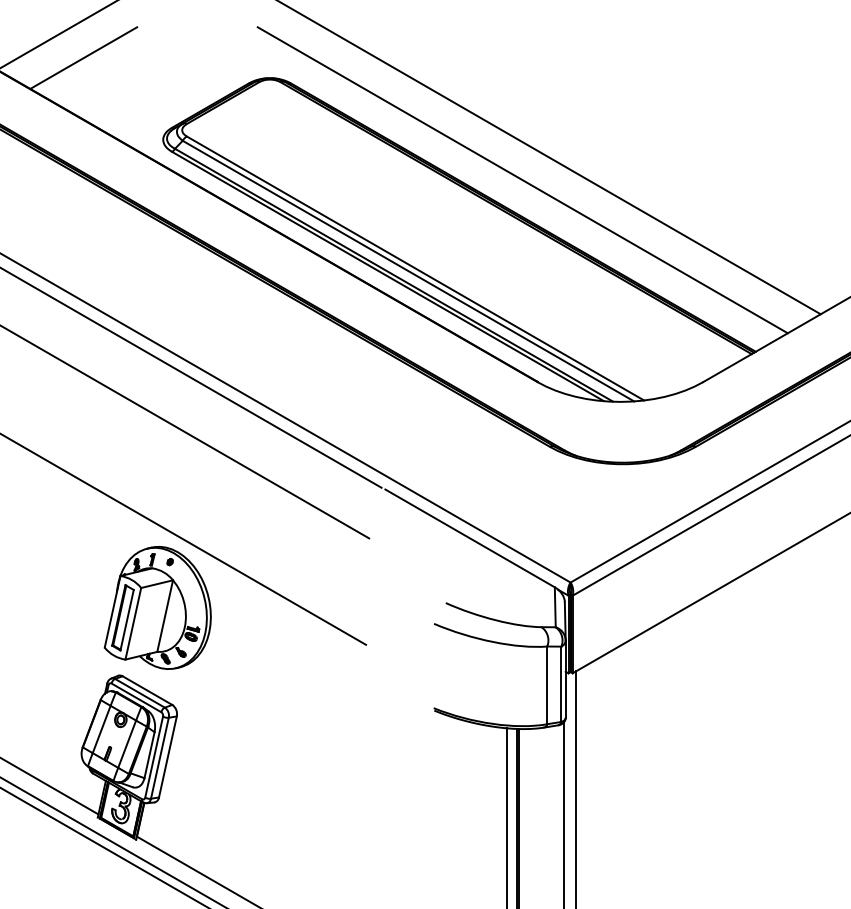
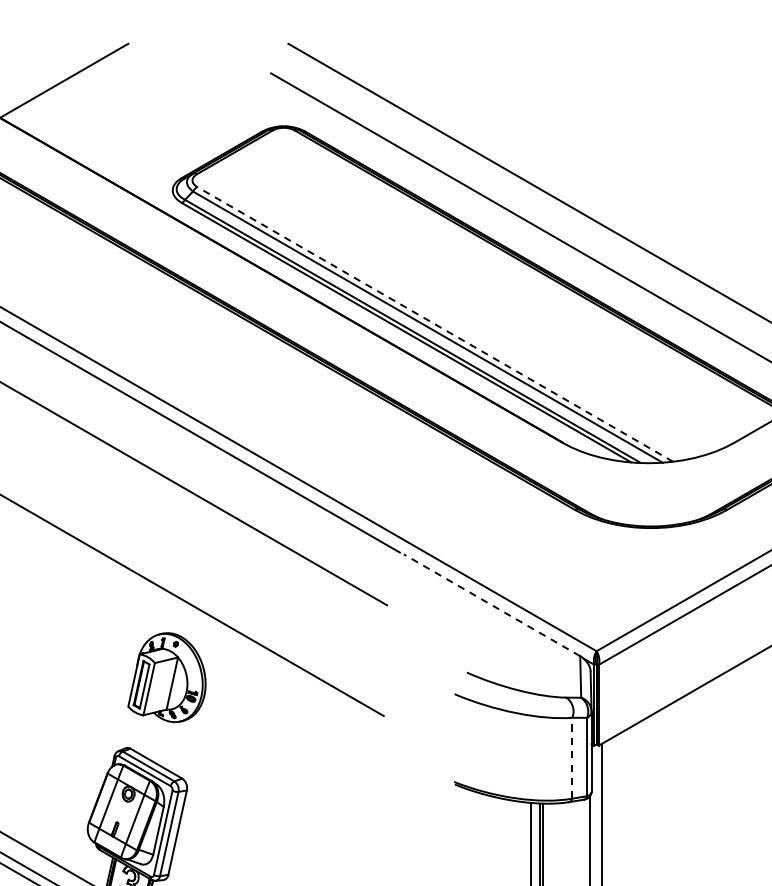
line: (83, 57) -> (89, 104), removed
line: (415, 268) -> (435, 324), solid -> dashed
line: (470, 538) -> (492, 605), solid -> dashed
part: (157, 607) -> (166, 677), size x0.7
line: (547, 685) -> (572, 758), solid -> dashed

